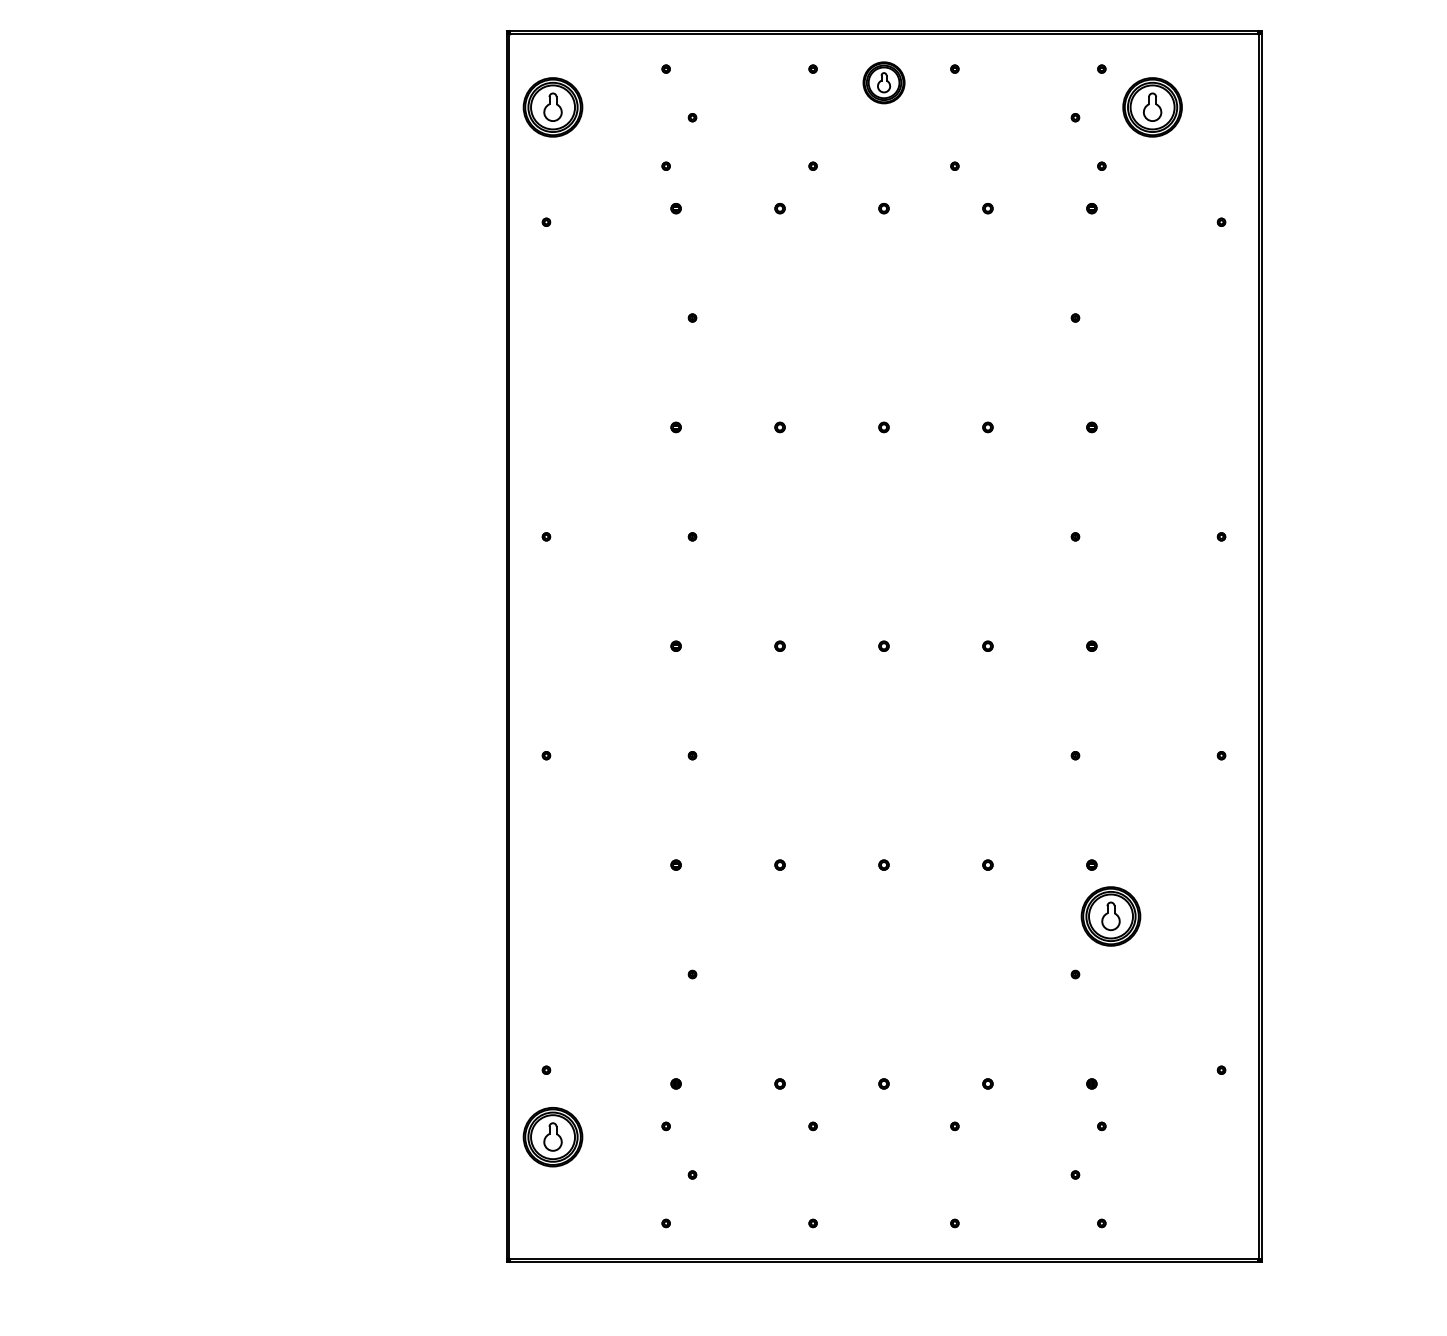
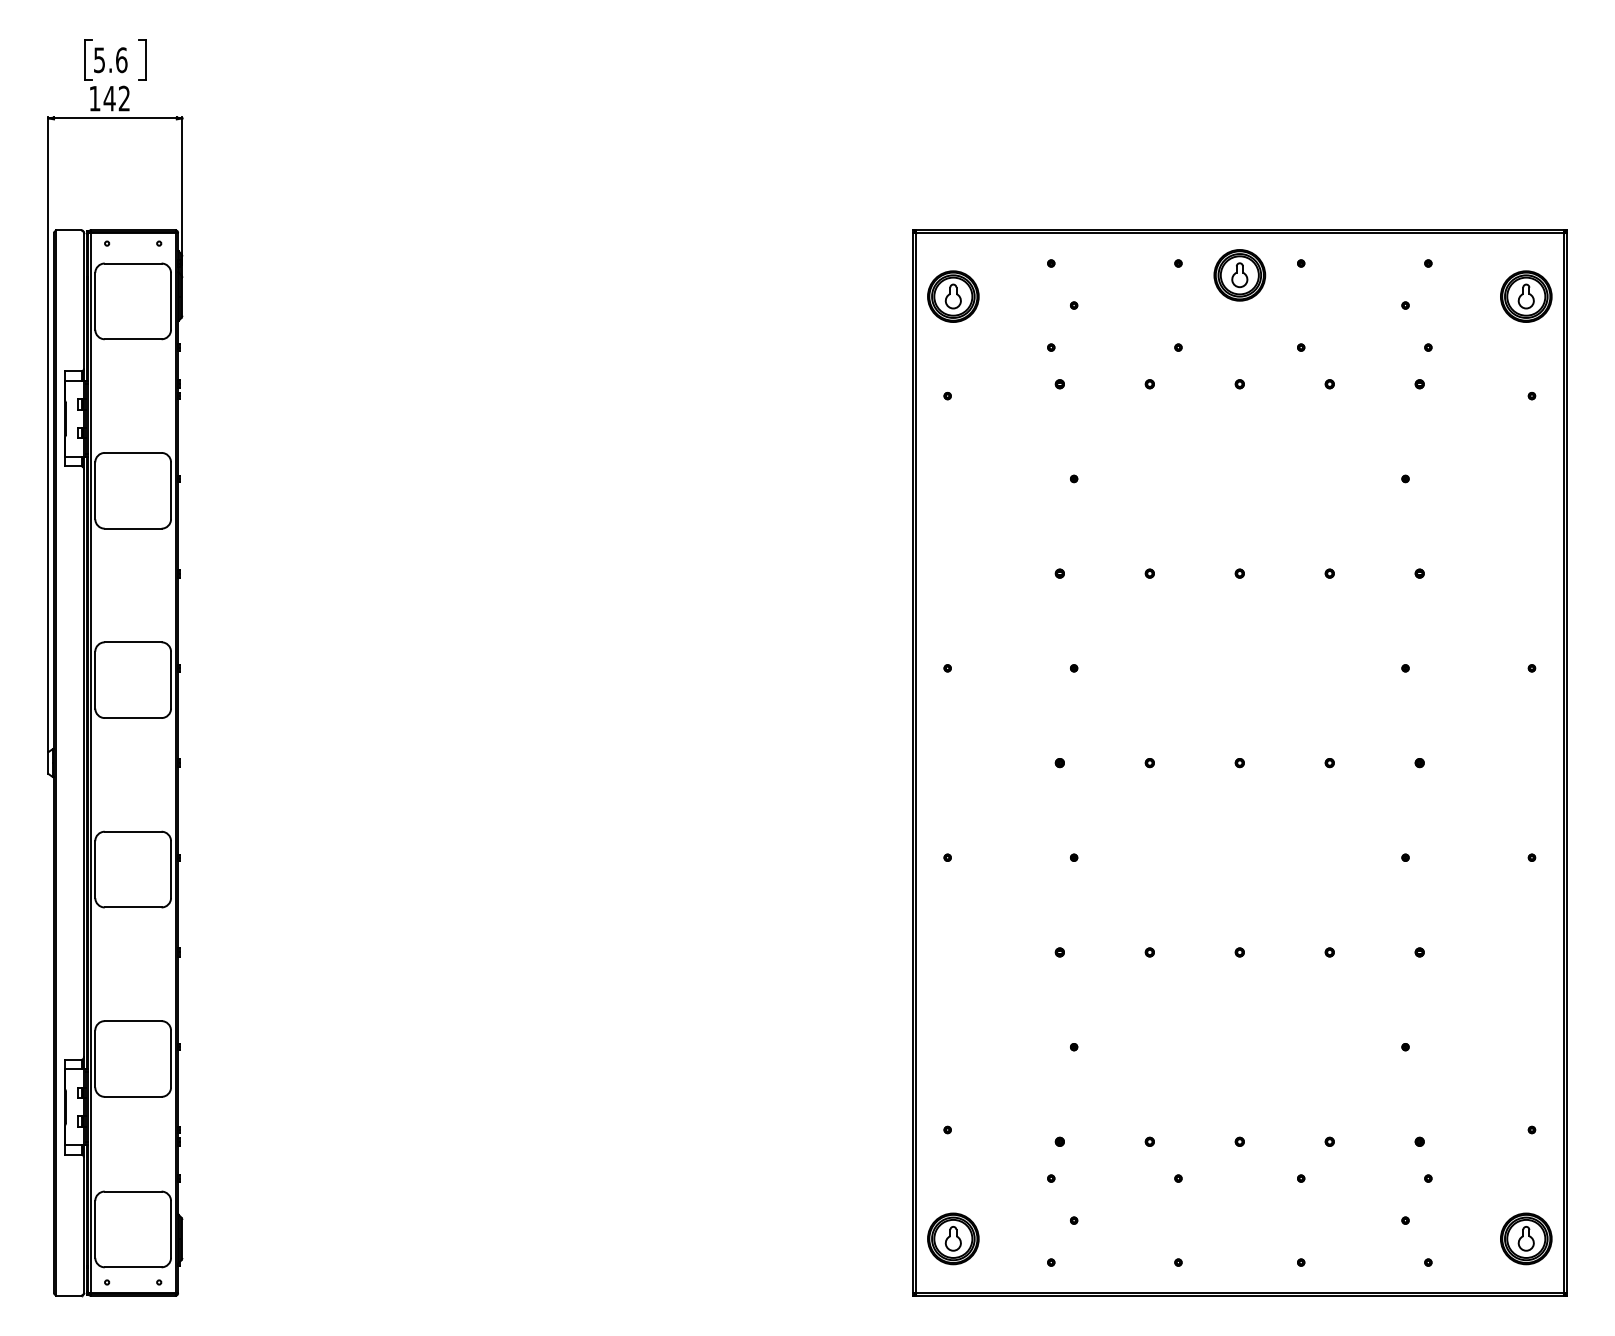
part: (883, 82) -> (1239, 275), size x1.43
part: (1152, 107) -> (1526, 296), moved
part: (1111, 916) -> (1526, 1238), moved
part: (553, 1136) -> (953, 1238), moved

